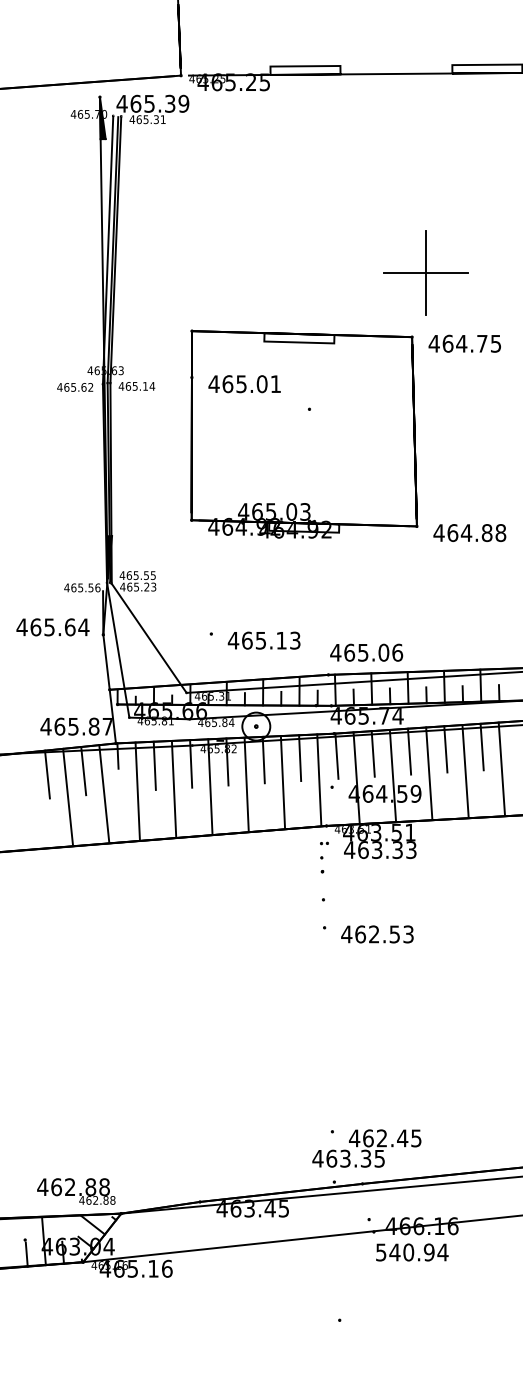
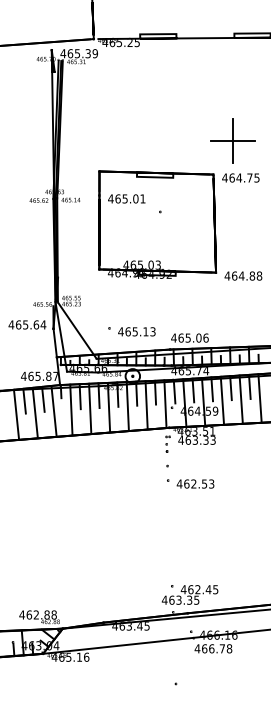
part: (425, 271) -> (232, 140), moved
line: (31, 800) -> (16, 414), added
text: (412, 1251) -> (213, 648), 540.94 -> 466.78

